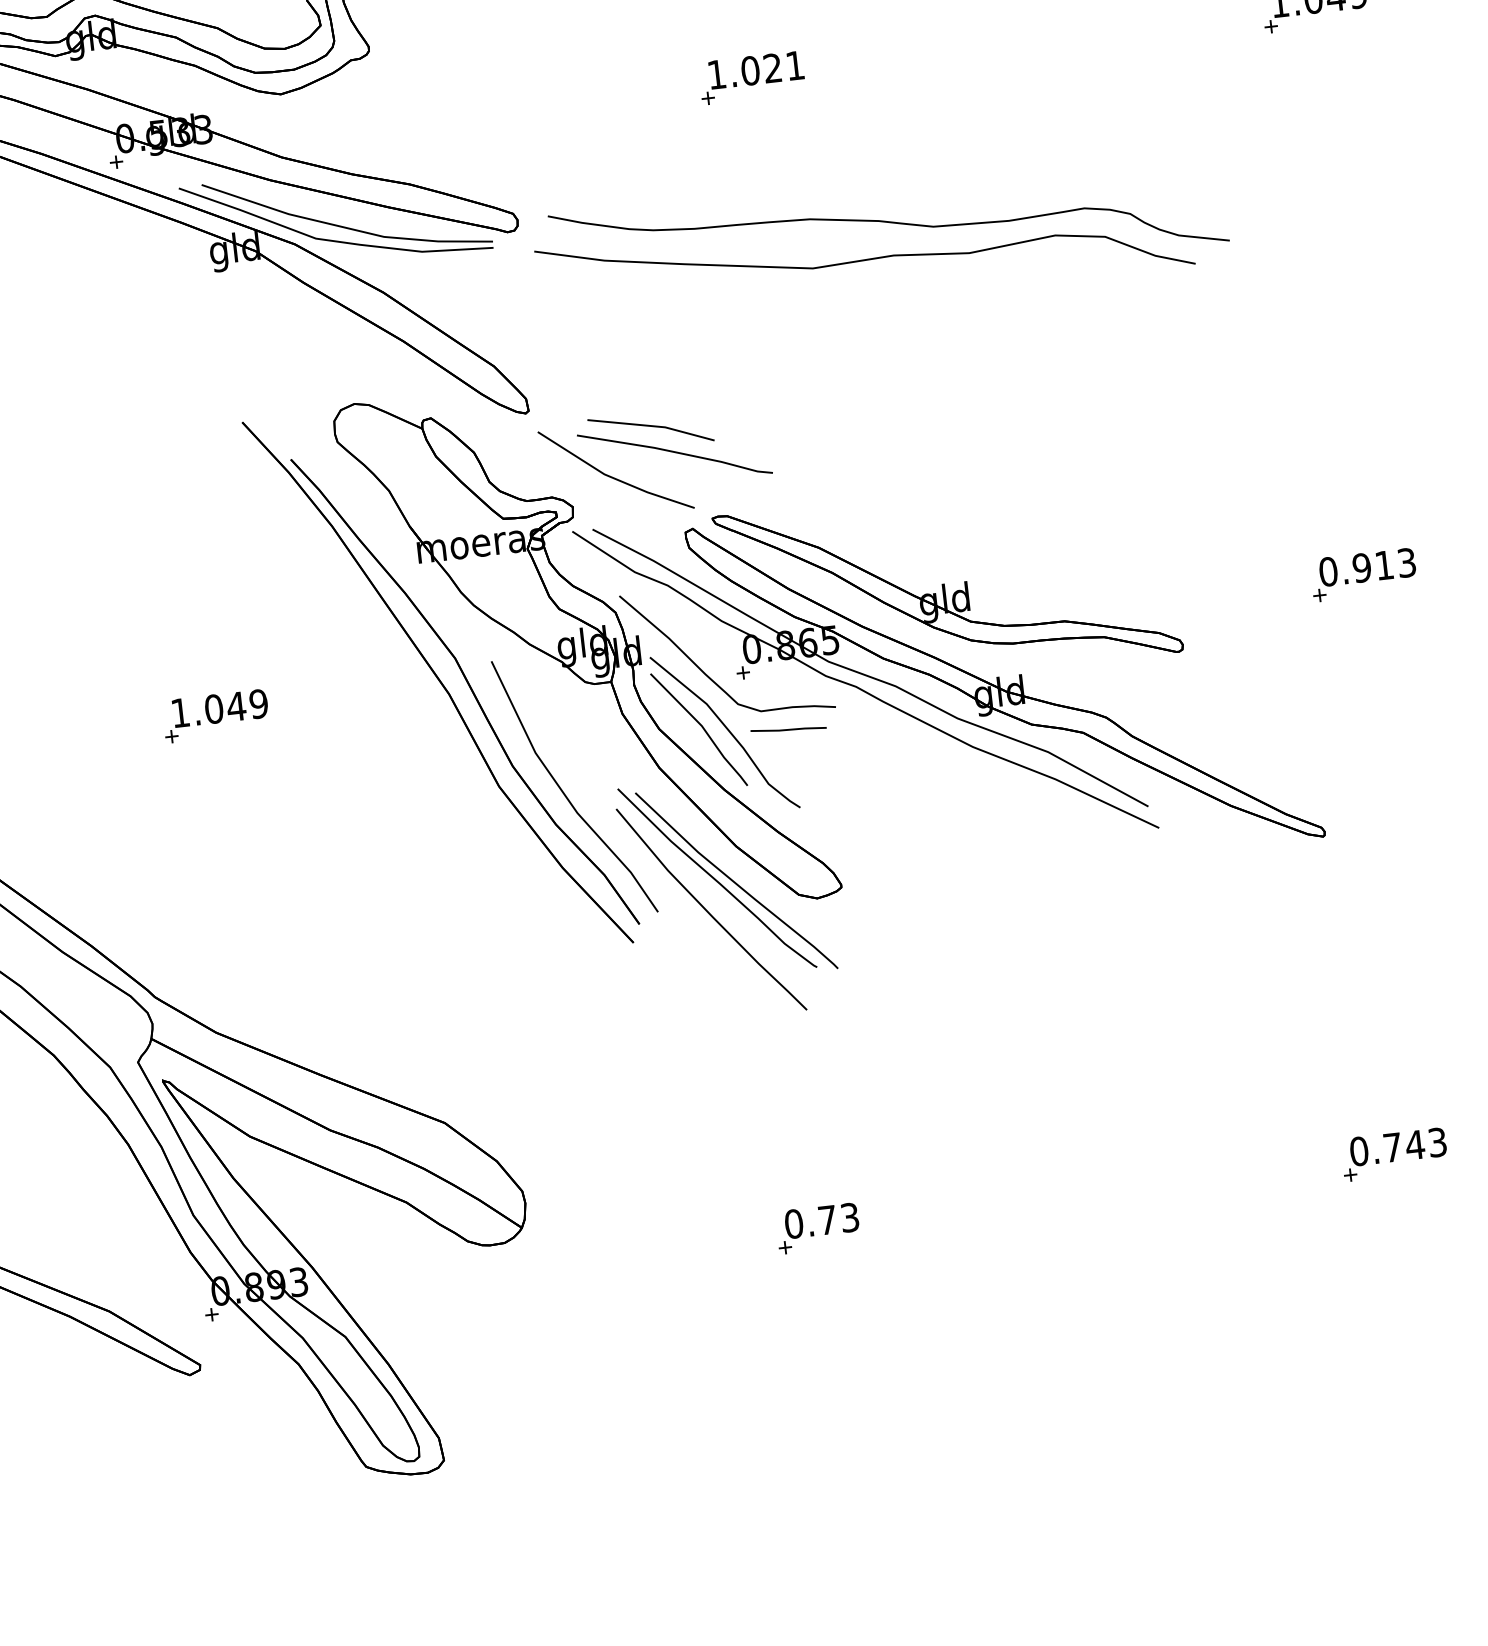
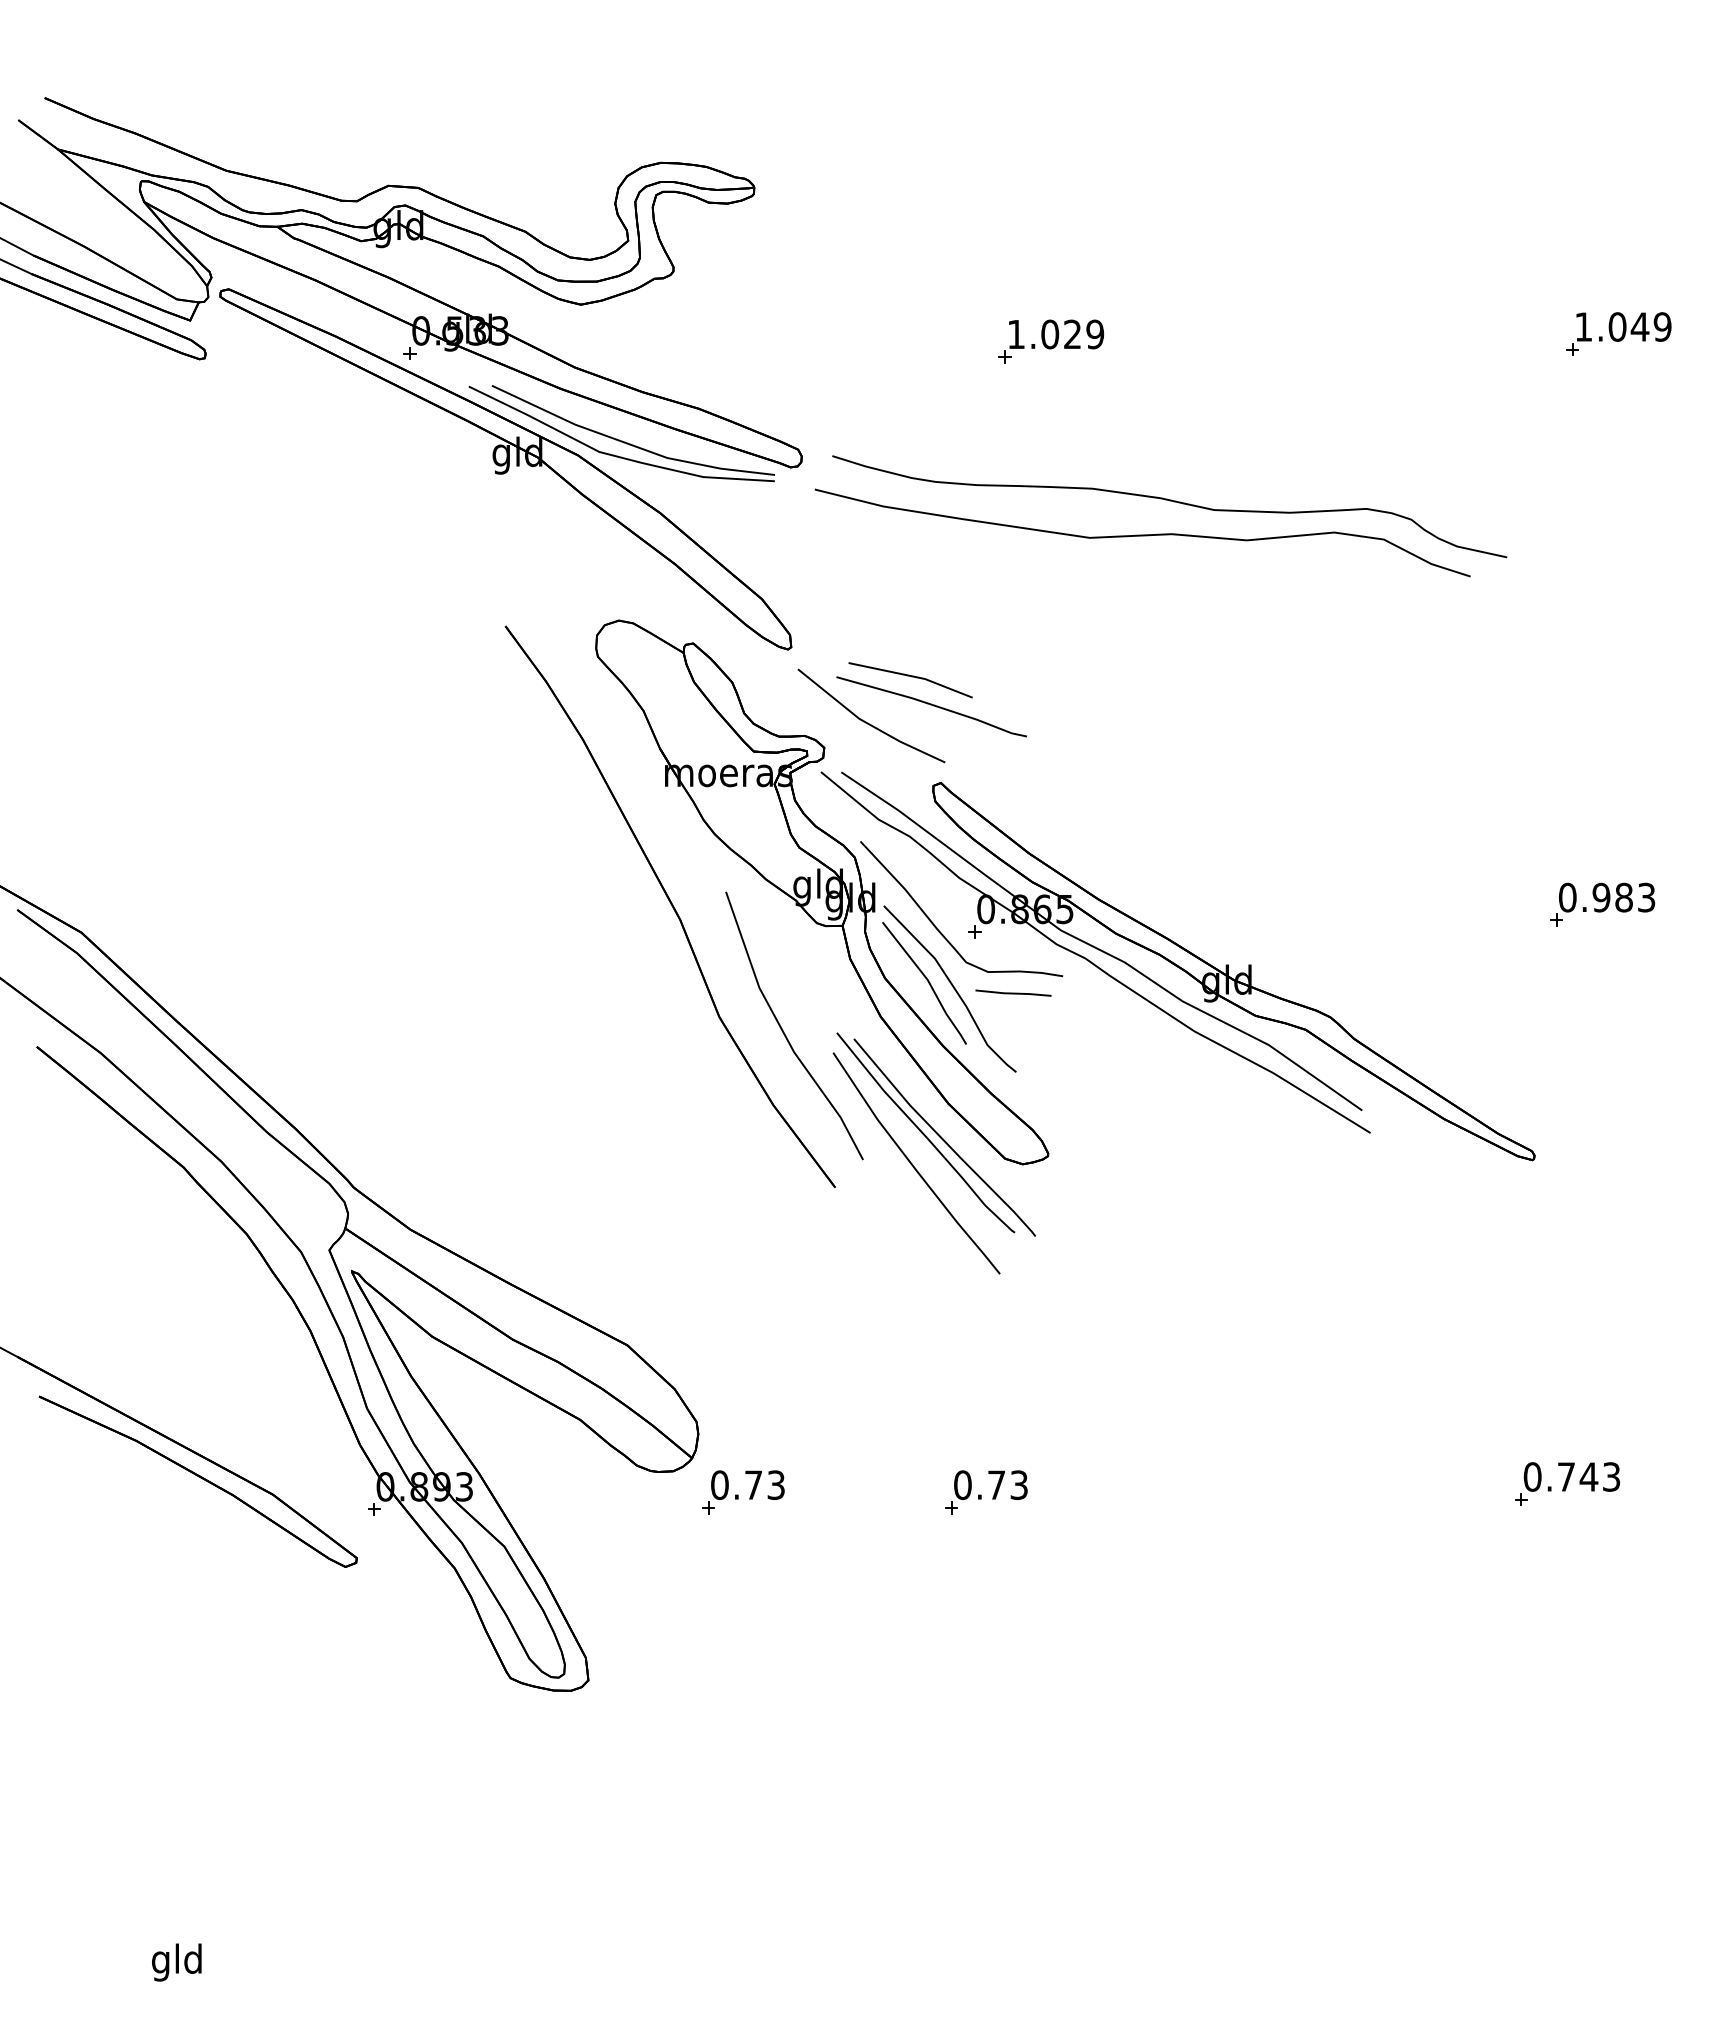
text: (795, 65) -> (1095, 334), 1.021 -> 1.029
text: (1383, 565) -> (1623, 897), 0.913 -> 0.983
part: (948, 583) -> (1188, 866), removed
part: (470, 689) -> (701, 917), removed
part: (215, 715) -> (445, 914), removed
part: (576, 1256) -> (743, 1492), added

